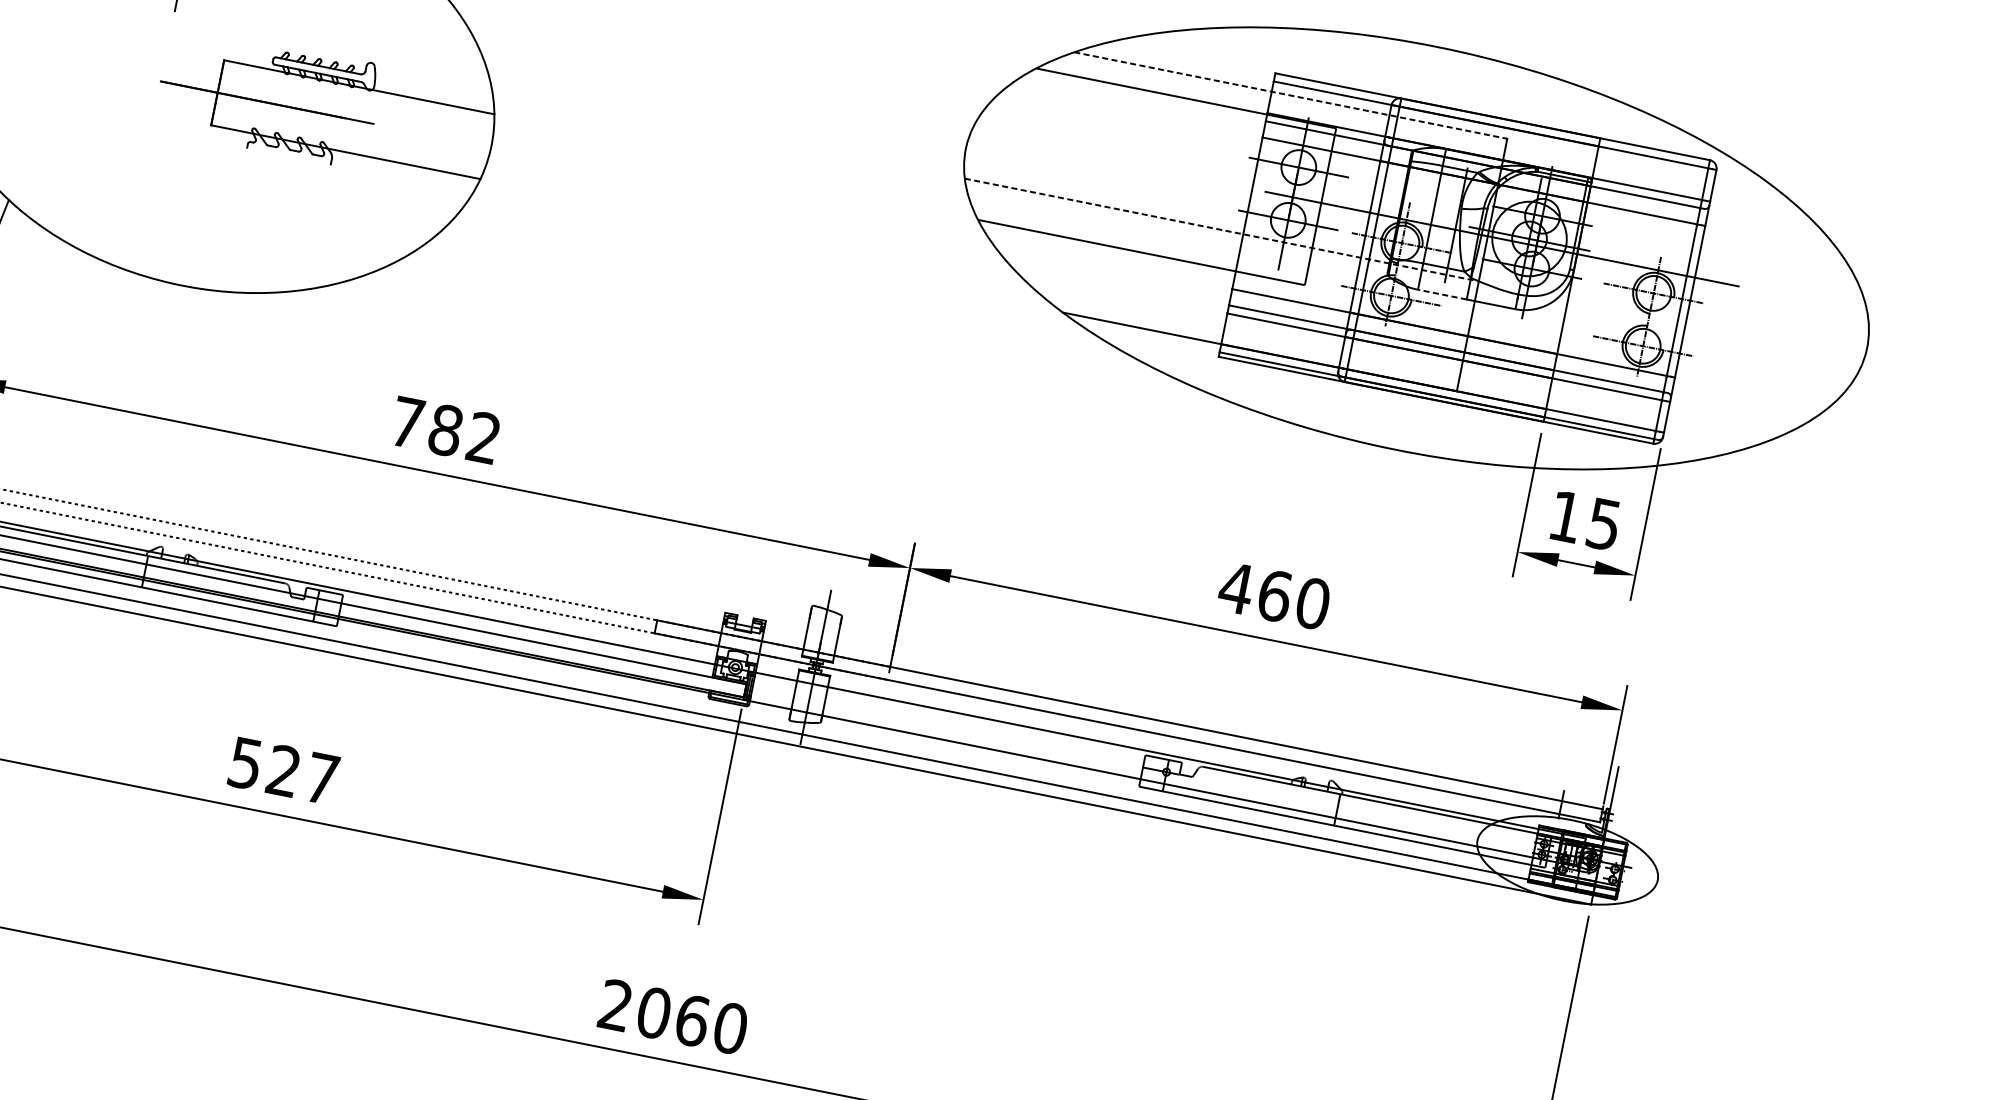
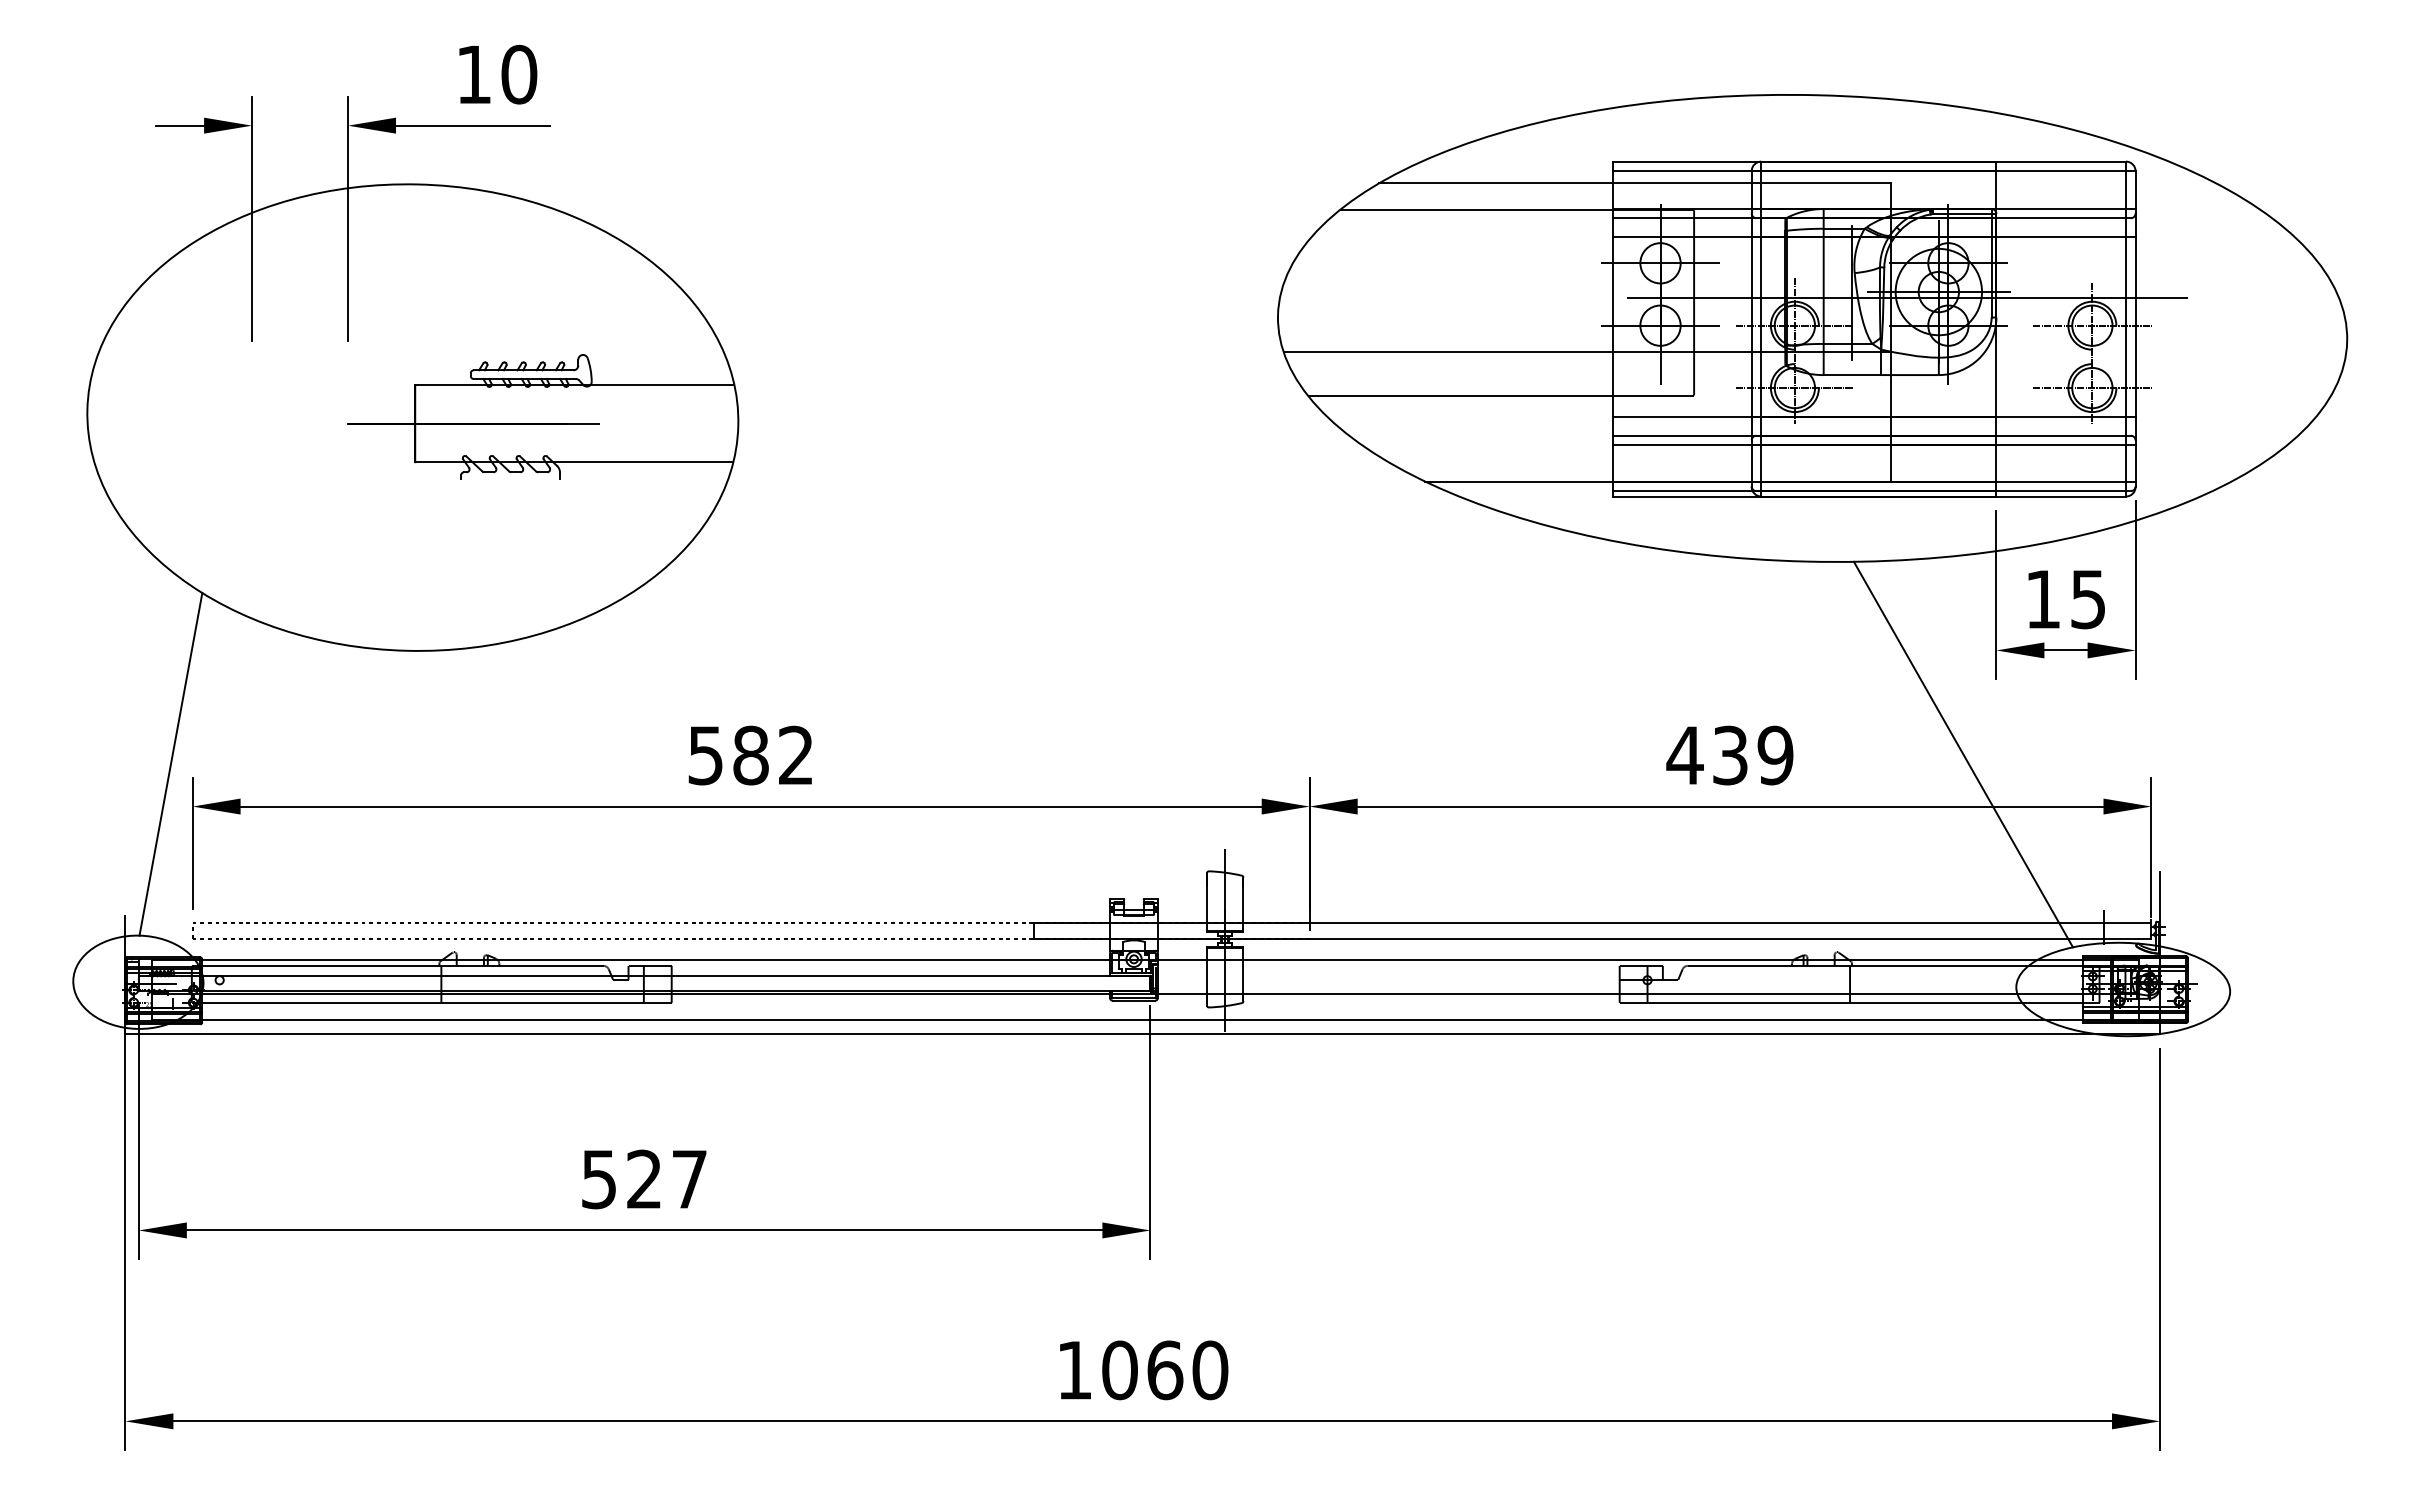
line: (1291, 95) -> (1635, 183), dashed -> solid
line: (1222, 229) -> (1587, 351), dashed -> solid
line: (1442, 294) -> (1852, 375), dashed -> solid
text: (407, 422) -> (705, 755), 782 -> 582
text: (1294, 599) -> (1753, 755), 460 -> 439
line: (1471, 634) -> (1962, 754), added
text: (614, 1004) -> (1073, 1369), 2060 -> 1060

